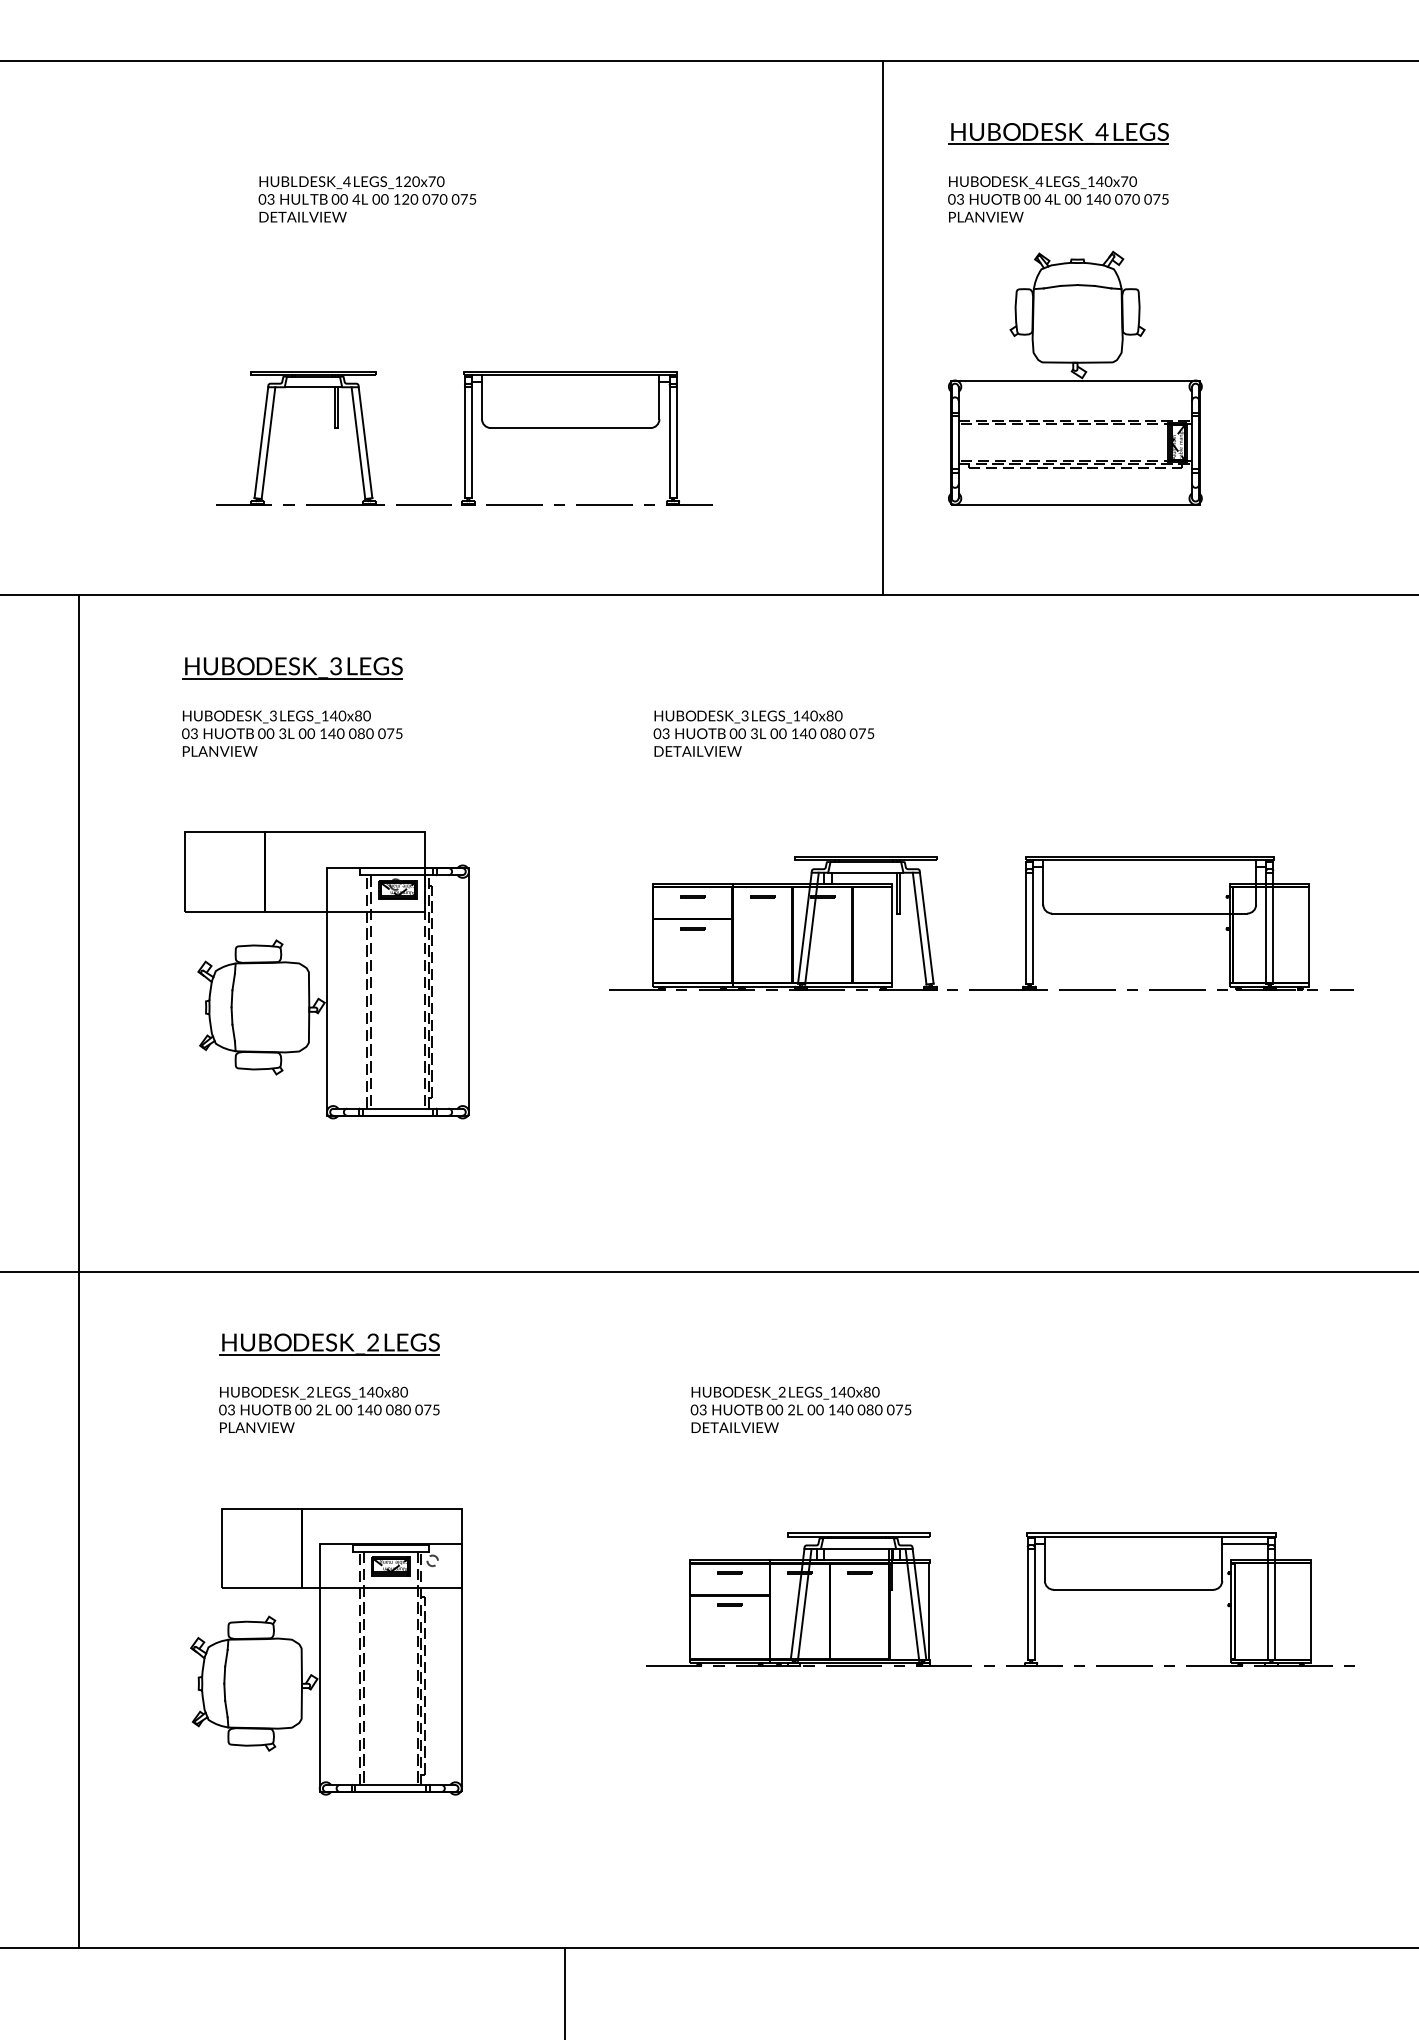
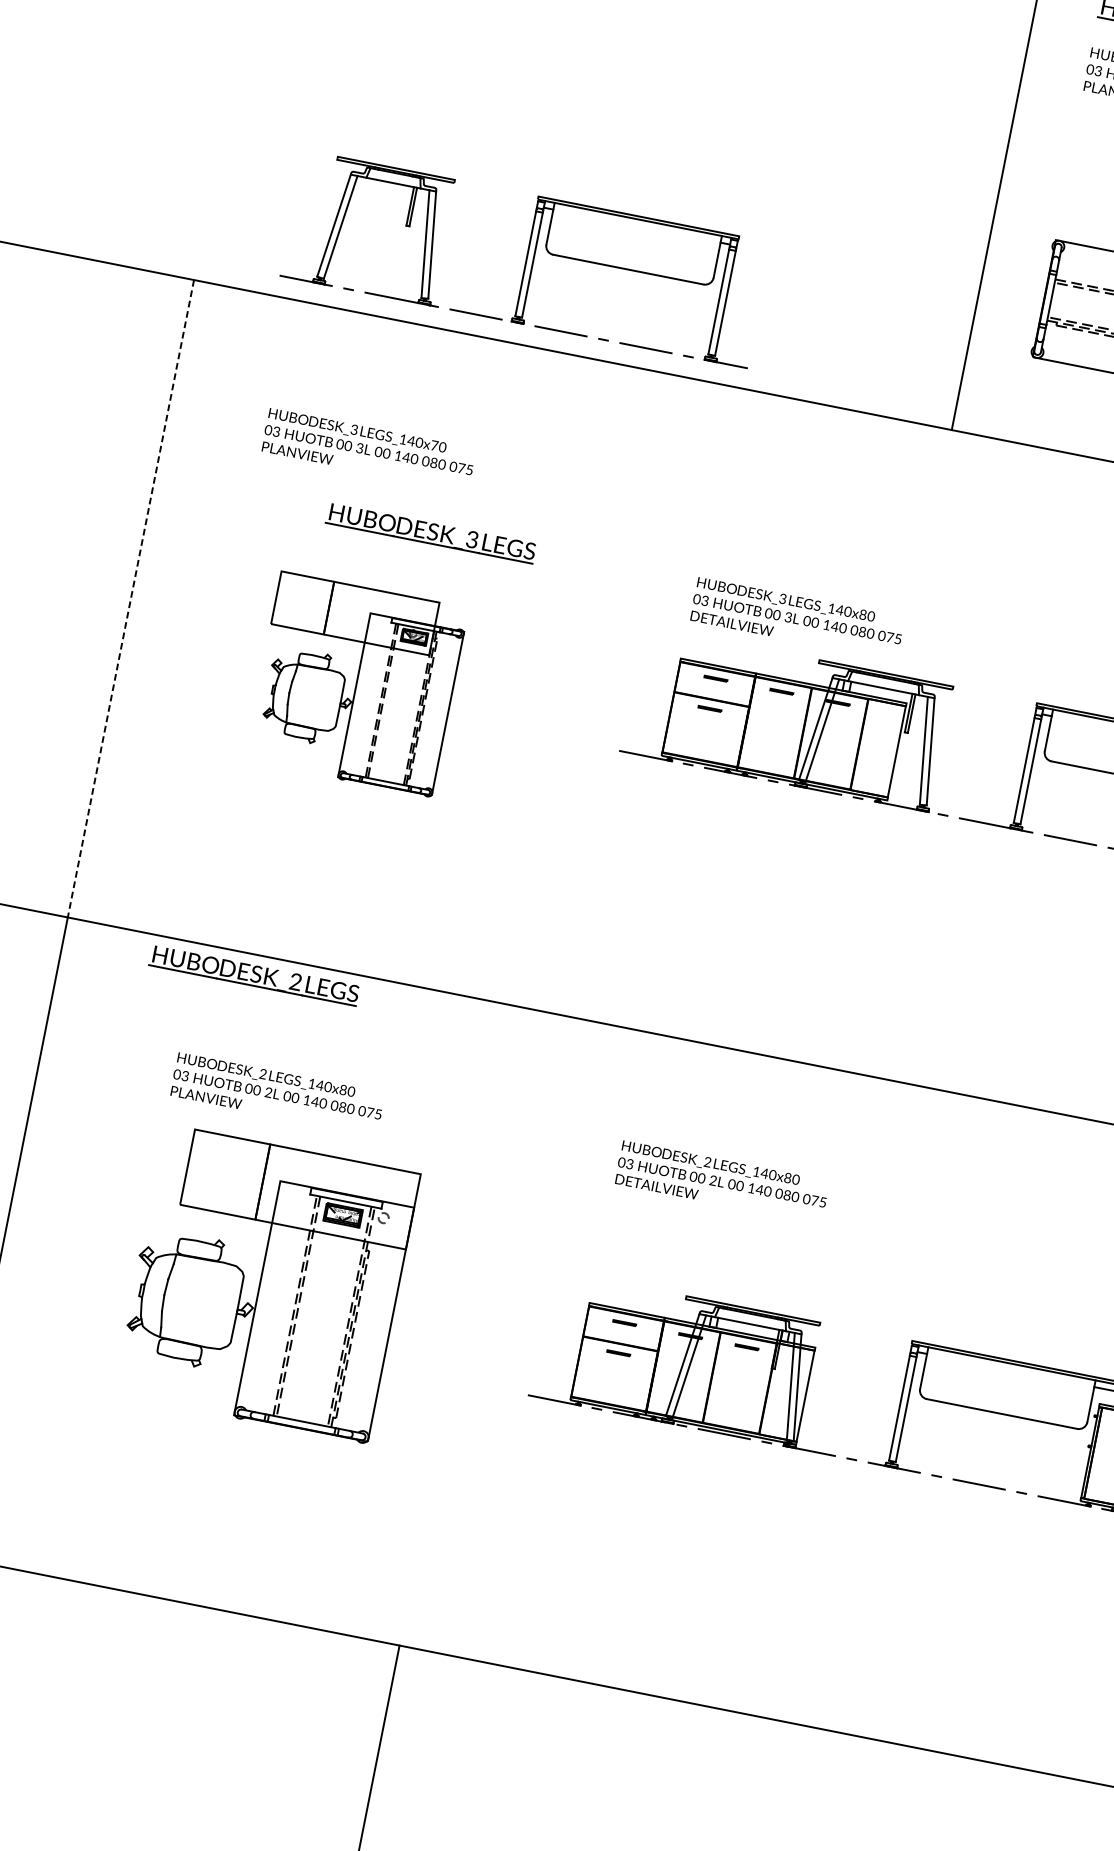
part: (464, 438) -> (526, 259), moved
part: (292, 668) -> (430, 533), moved
text: (358, 715) -> (434, 445), LEGS_140x80 -> LEGS_140x70
text: (763, 733) -> (797, 618), moved
line: (79, 934) -> (130, 599), solid -> dashed
part: (326, 975) -> (356, 684), size x0.7
part: (329, 1344) -> (254, 975), moved
part: (326, 1651) -> (266, 1283), moved

